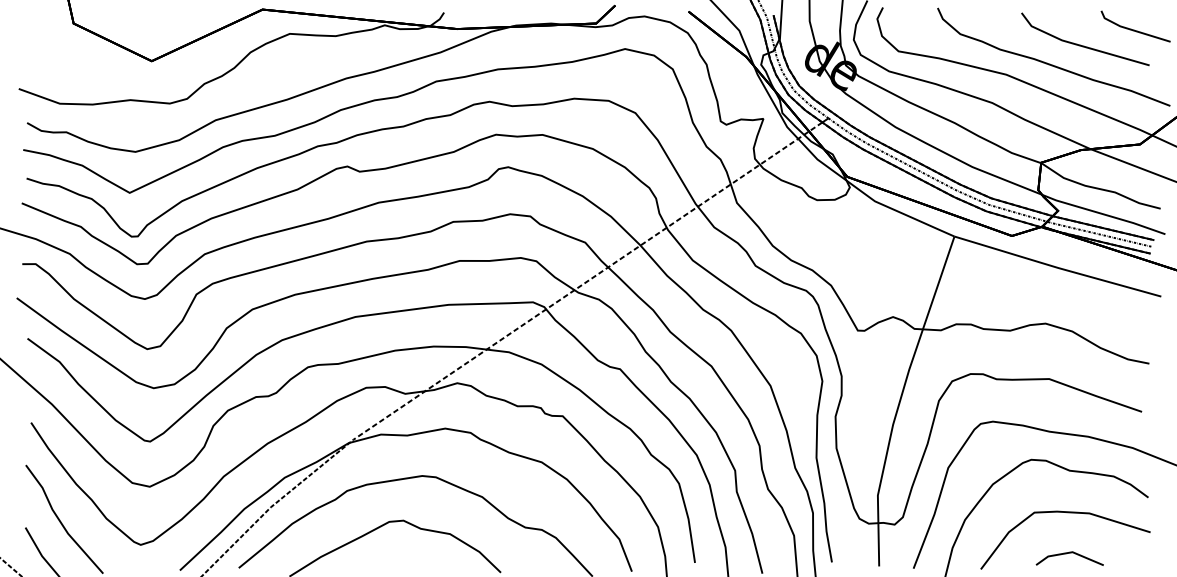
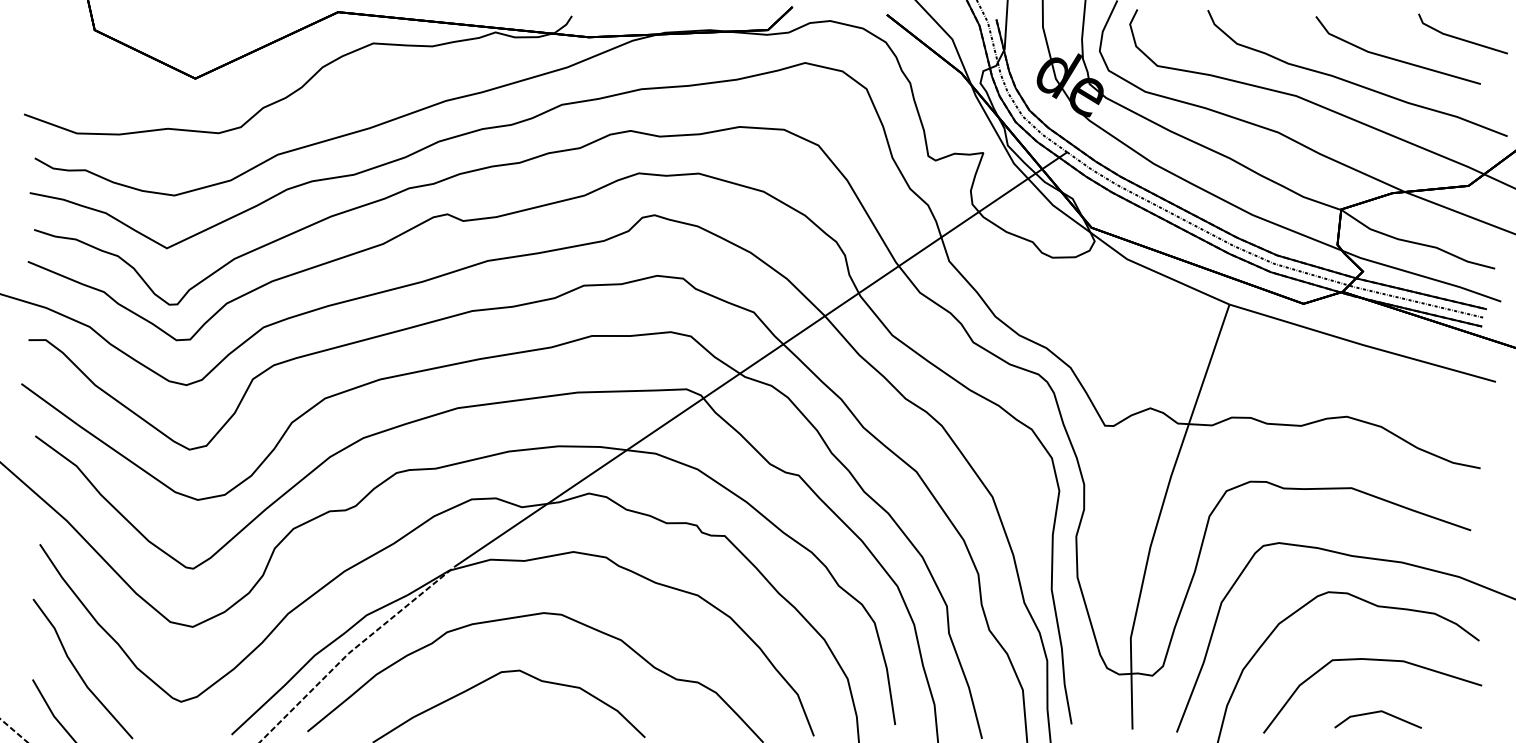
line: (588, 281) -> (757, 362), dashed -> solid

